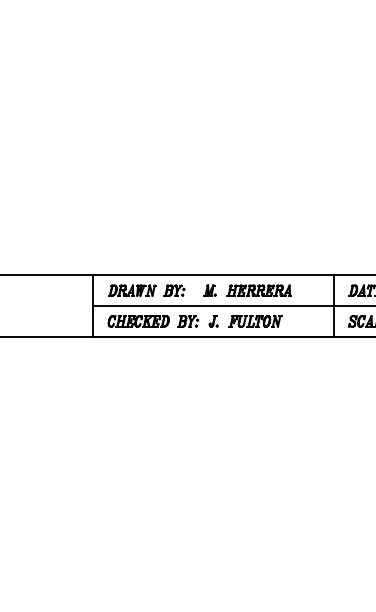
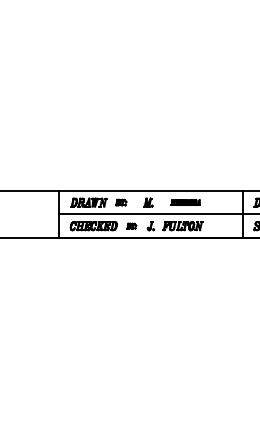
part: (174, 290) -> (121, 202), size x0.7
part: (258, 290) -> (185, 202), size x0.6
part: (188, 321) -> (131, 226), size x0.6

